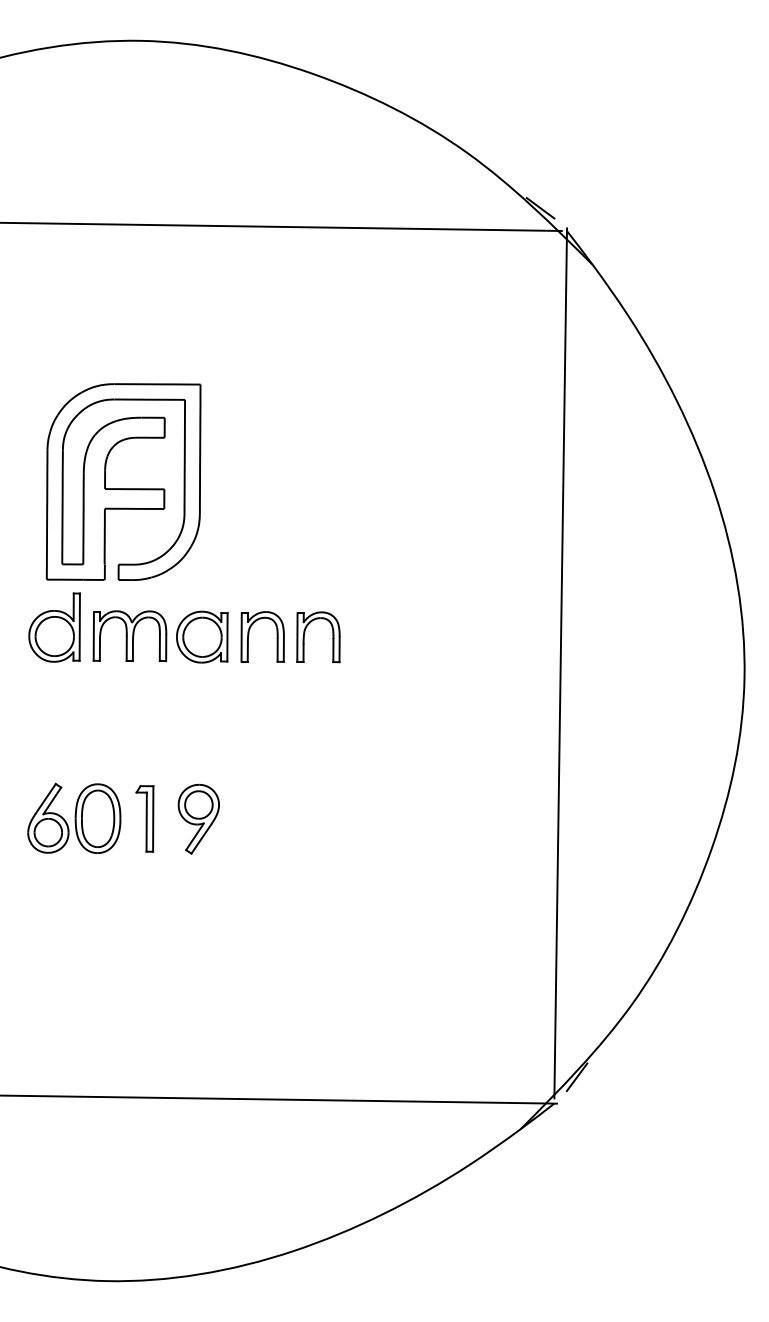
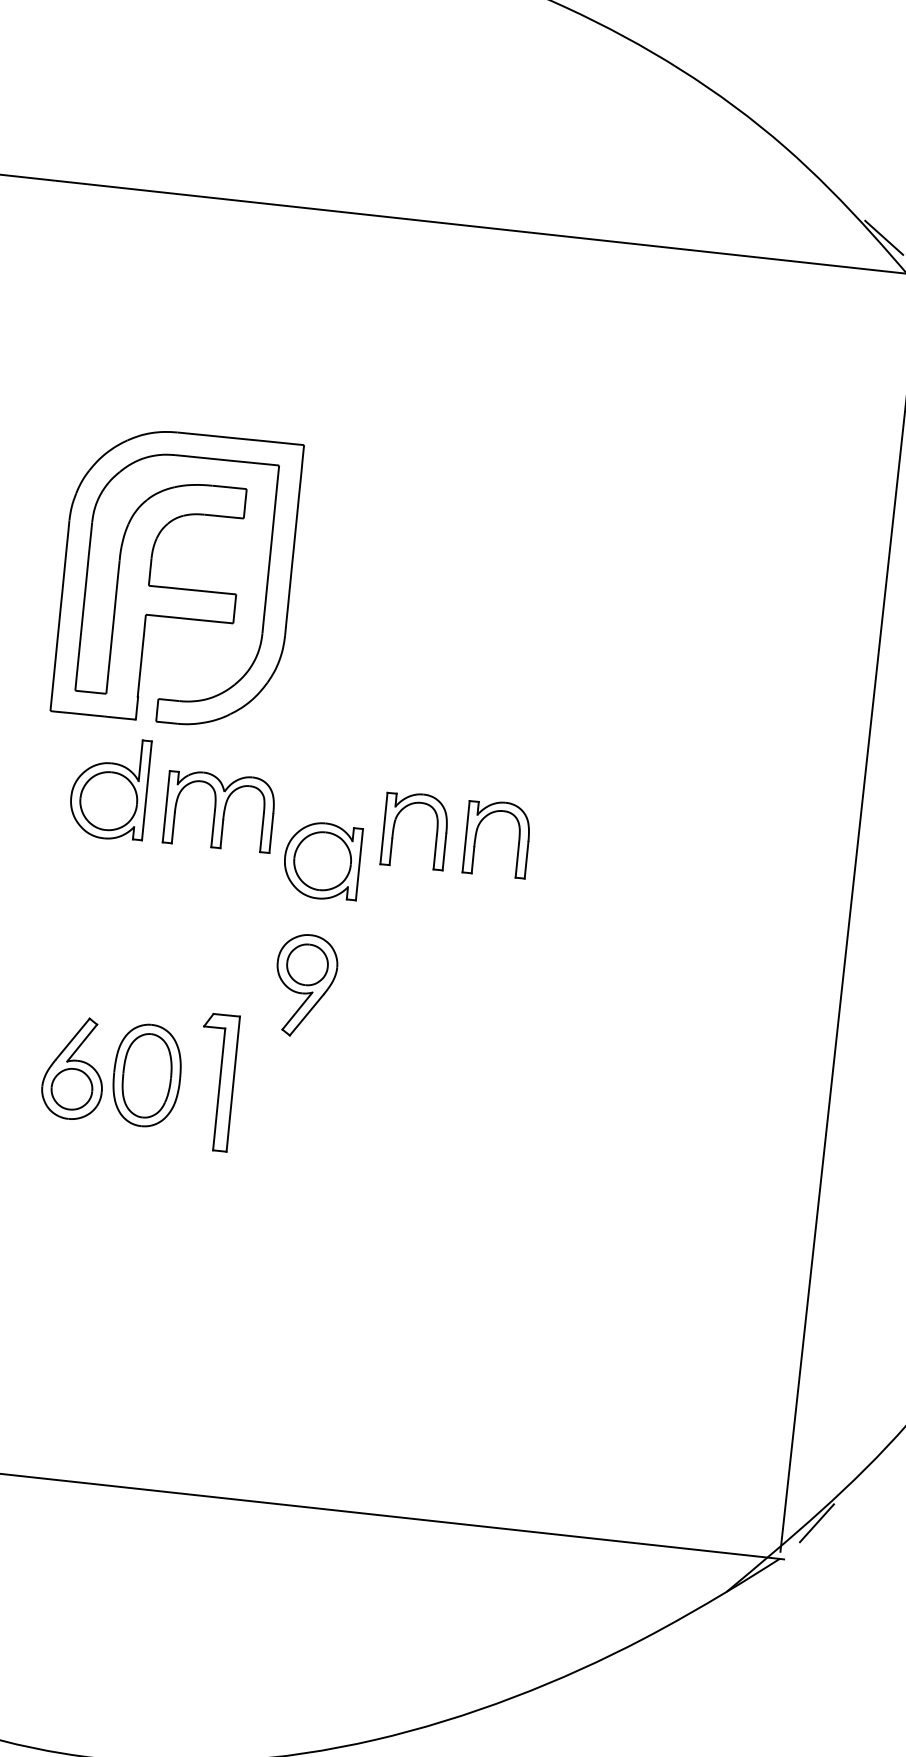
part: (123, 488) -> (176, 587), moved
part: (202, 636) -> (322, 860), moved
part: (144, 818) -> (215, 1081), size x1.4
part: (198, 819) -> (304, 986), moved

